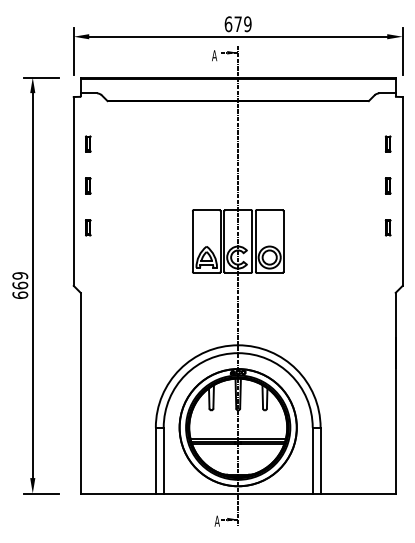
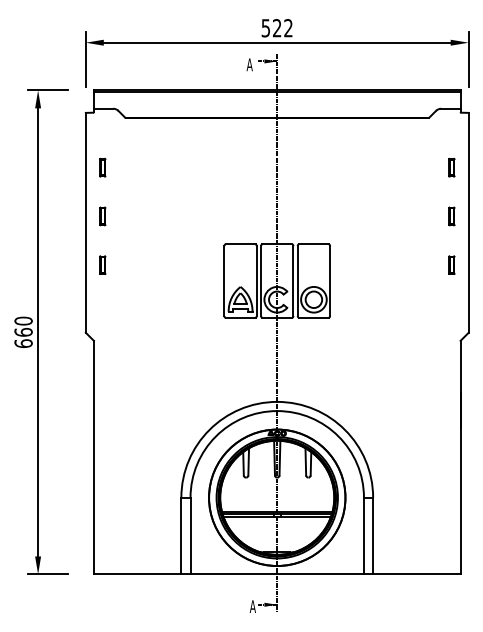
text: (237, 24) -> (276, 28), 679 -> 522
text: (20, 275) -> (23, 320), 669 -> 660

